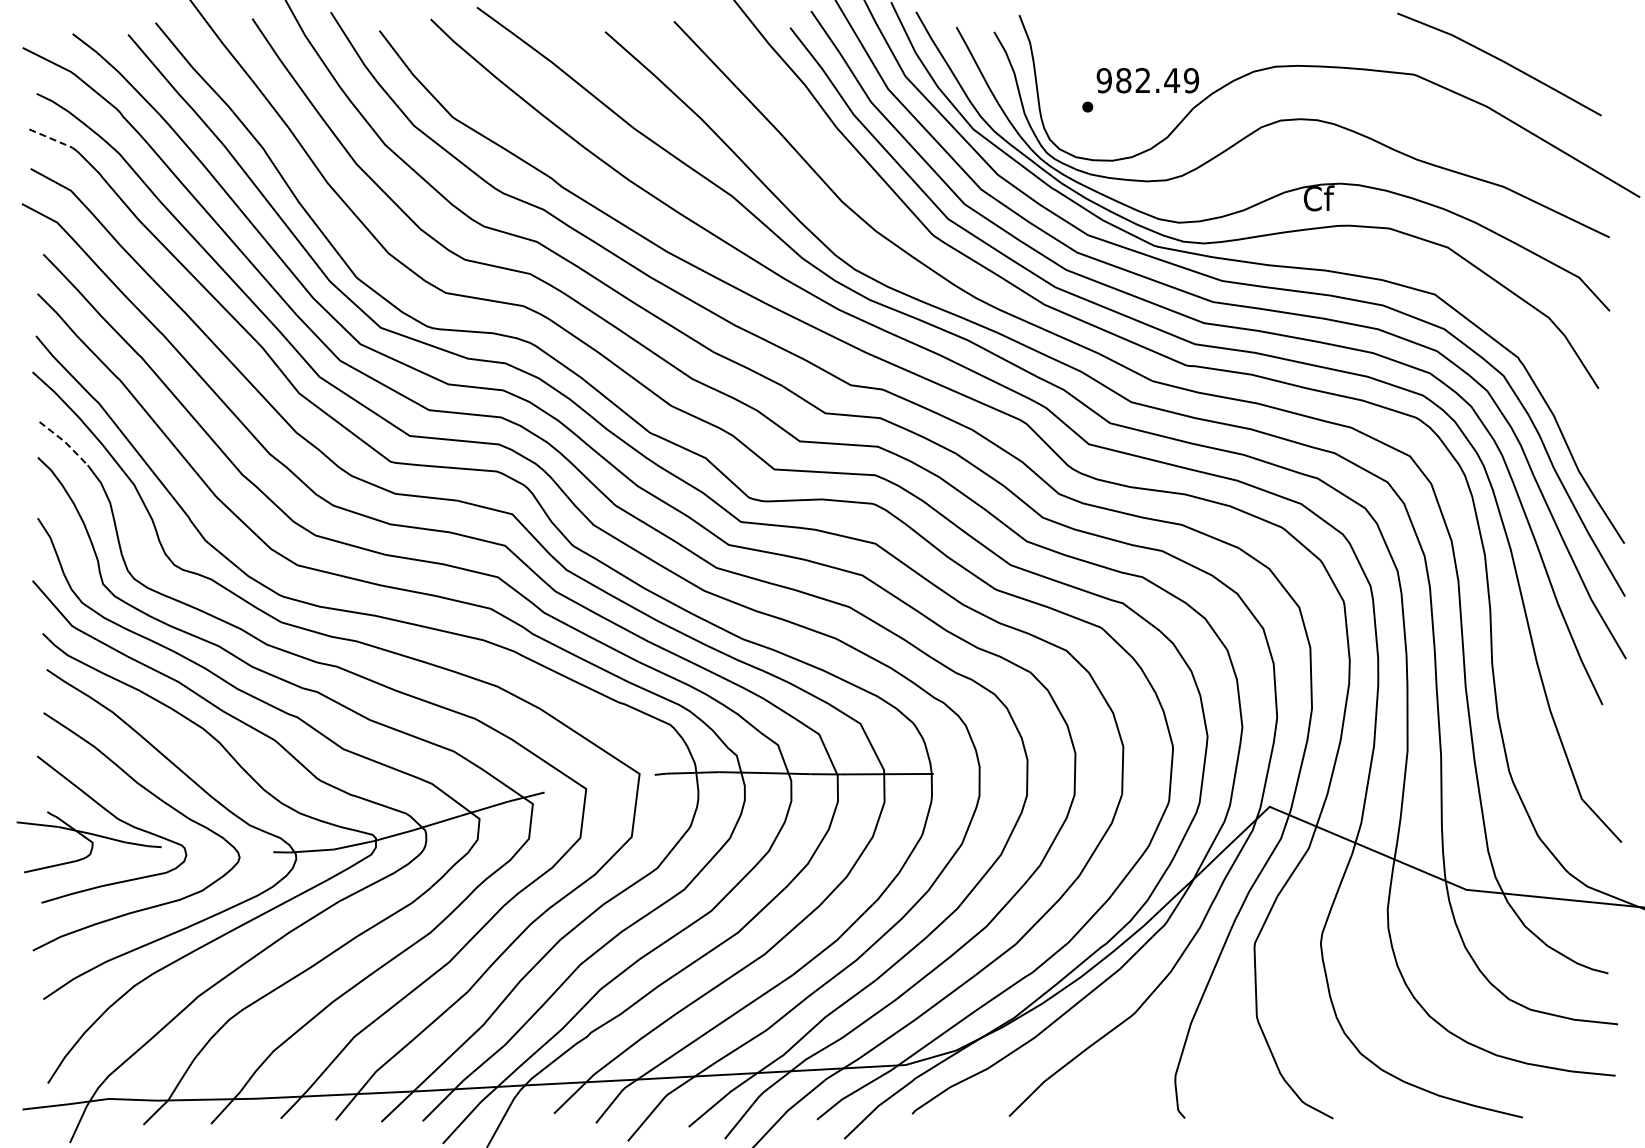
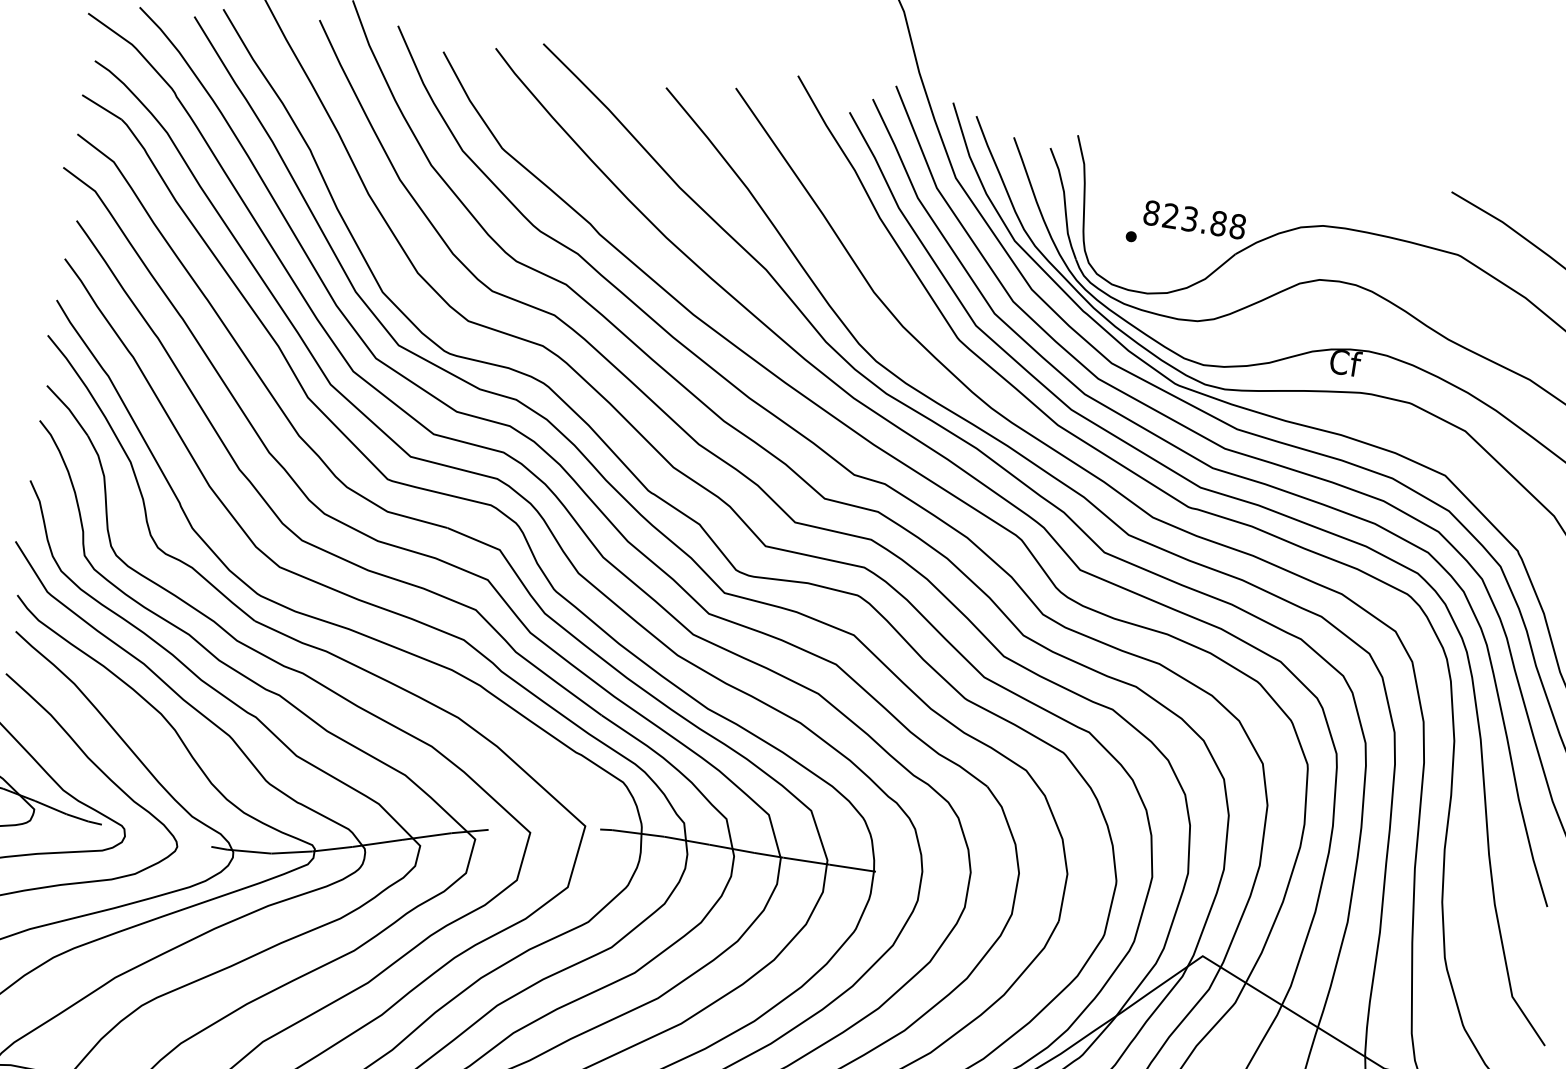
text: (1147, 80) -> (1194, 219), 982.49 -> 823.88
line: (51, 138) -> (102, 107), dashed -> solid
line: (65, 441) -> (69, 408), dashed -> solid

